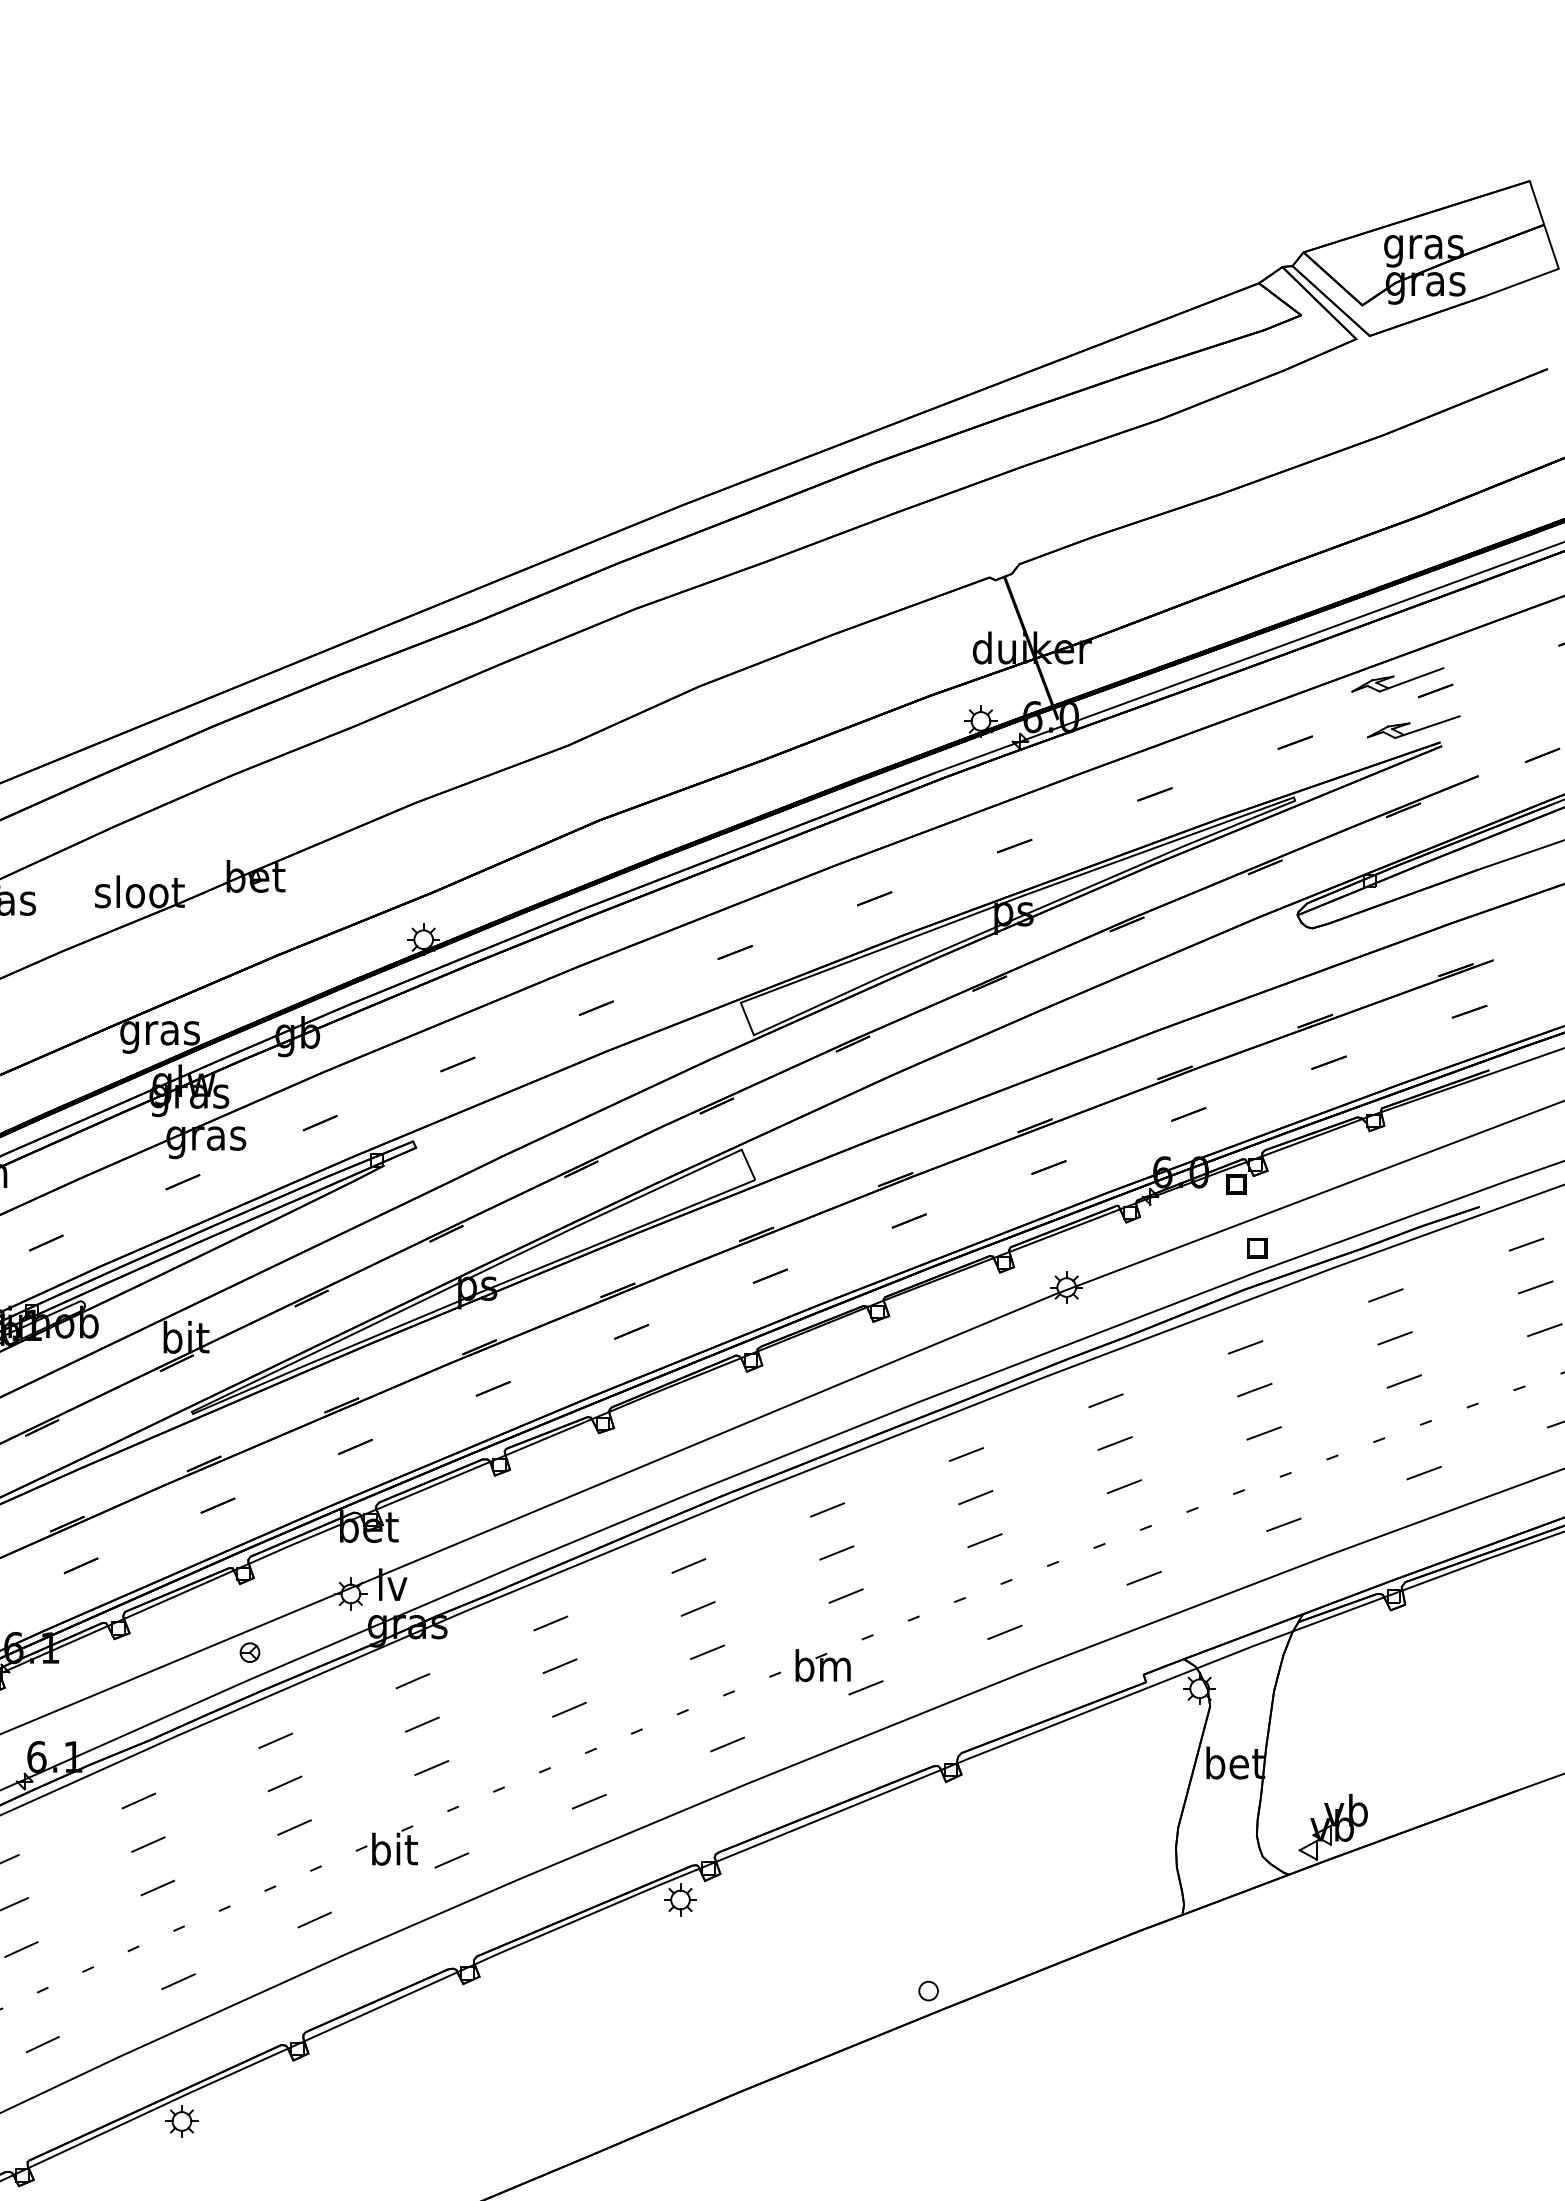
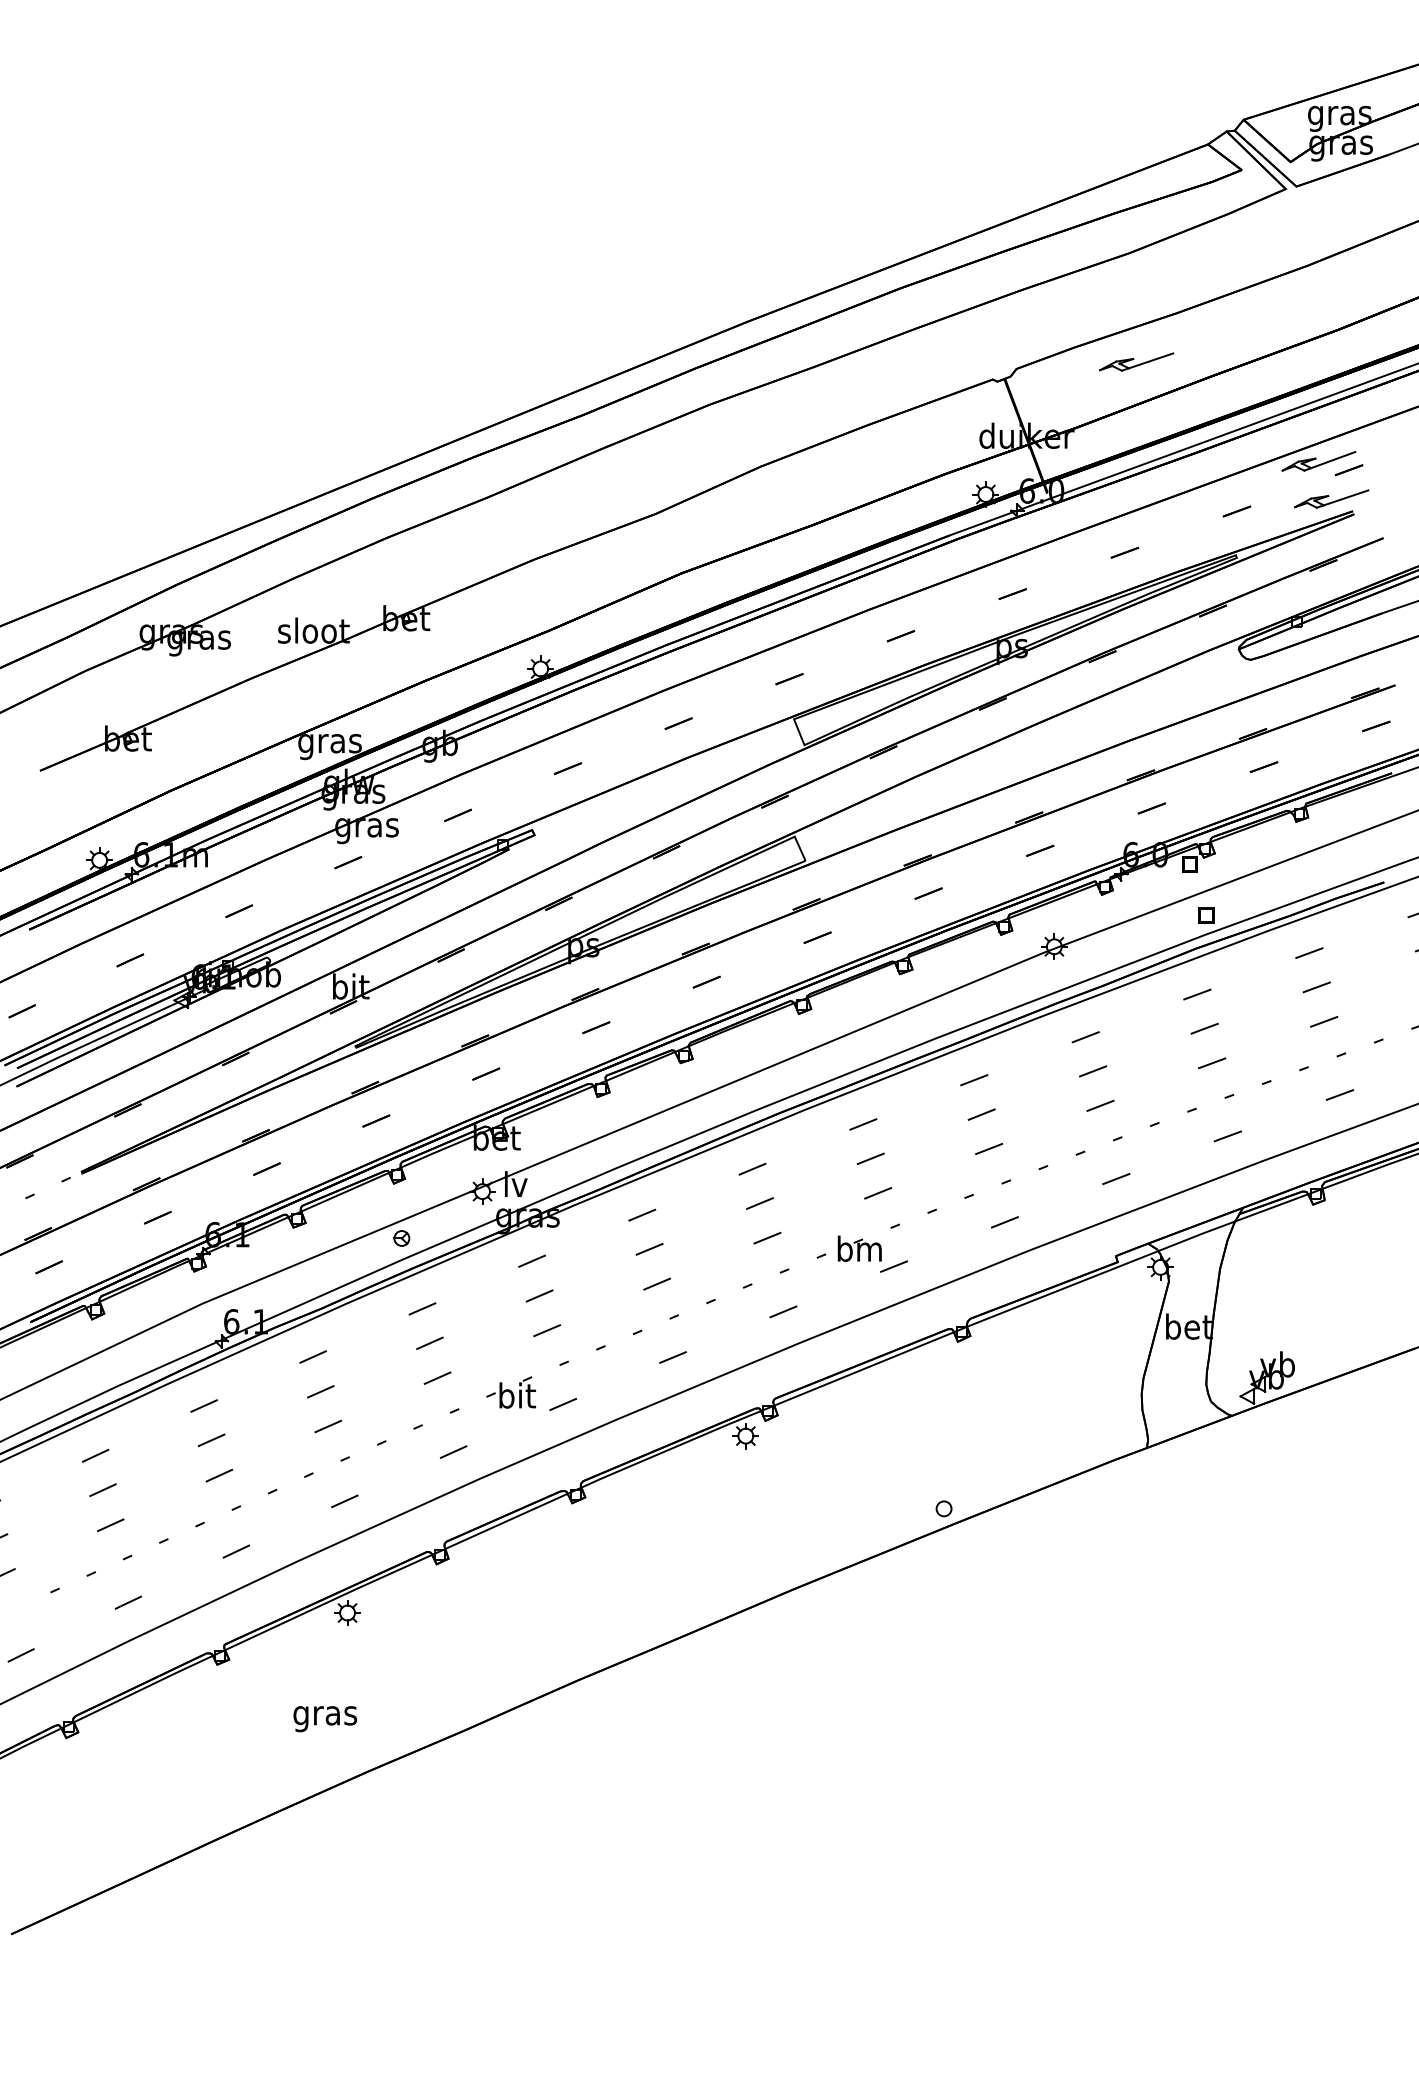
part: (1169, 554) -> (1136, 361), added

